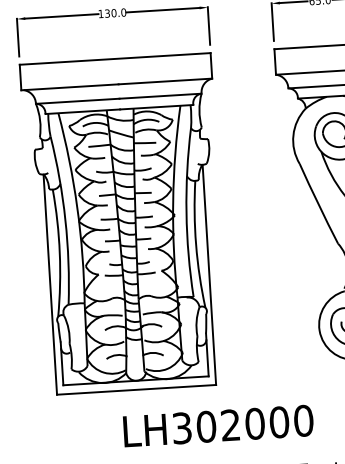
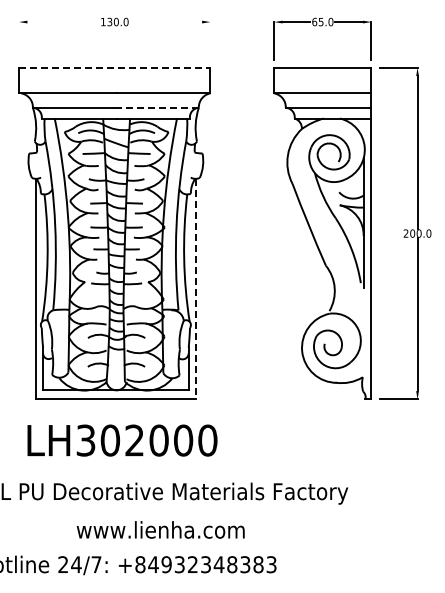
line: (163, 10) -> (165, 22), removed
line: (61, 16) -> (63, 22), removed
line: (209, 25) -> (210, 40), removed
line: (18, 37) -> (19, 40), removed
line: (114, 58) -> (114, 67), solid -> dashed
line: (160, 95) -> (157, 107), solid -> dashed
line: (209, 275) -> (195, 289), solid -> dashed
text: (218, 426) -> (122, 440), moved

